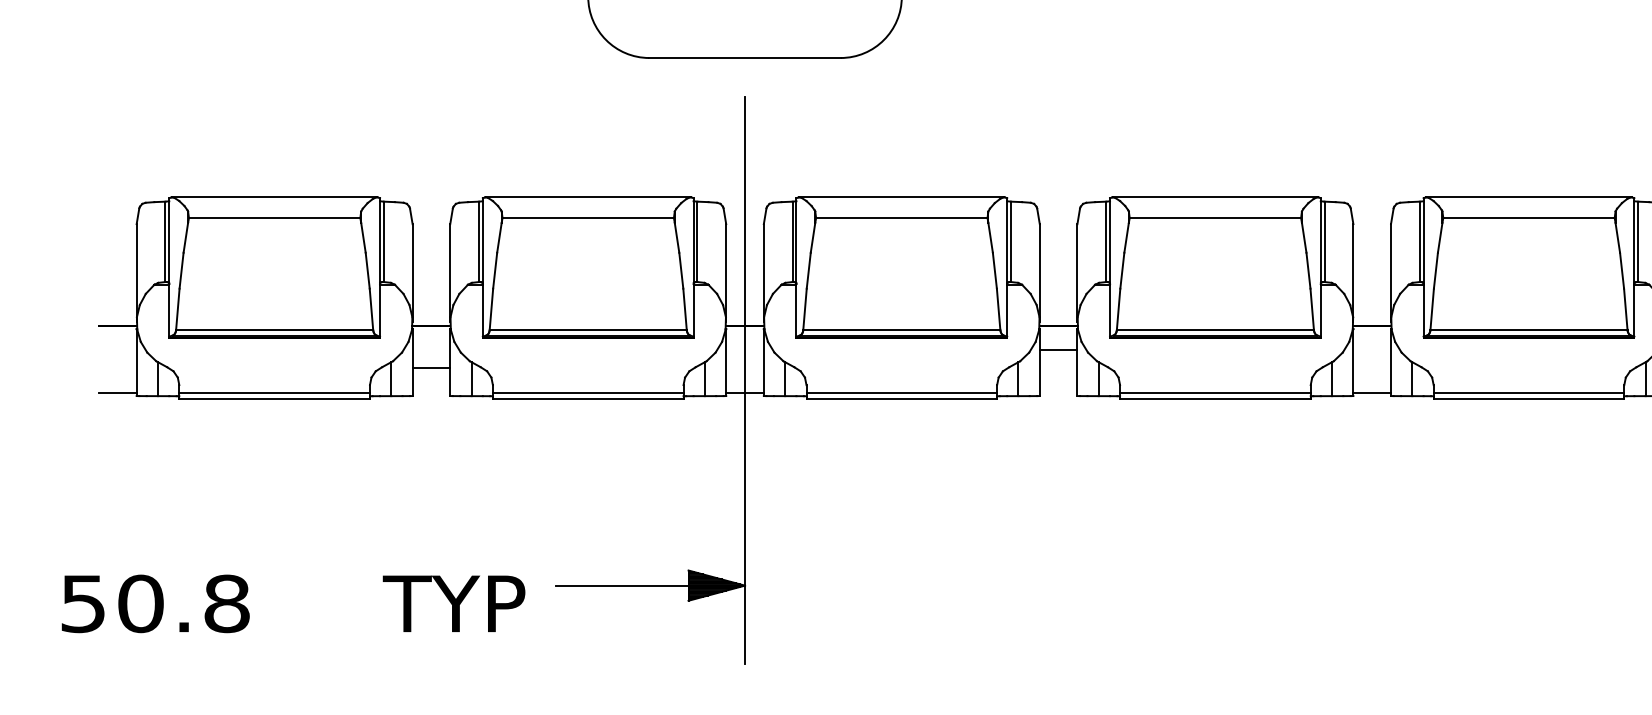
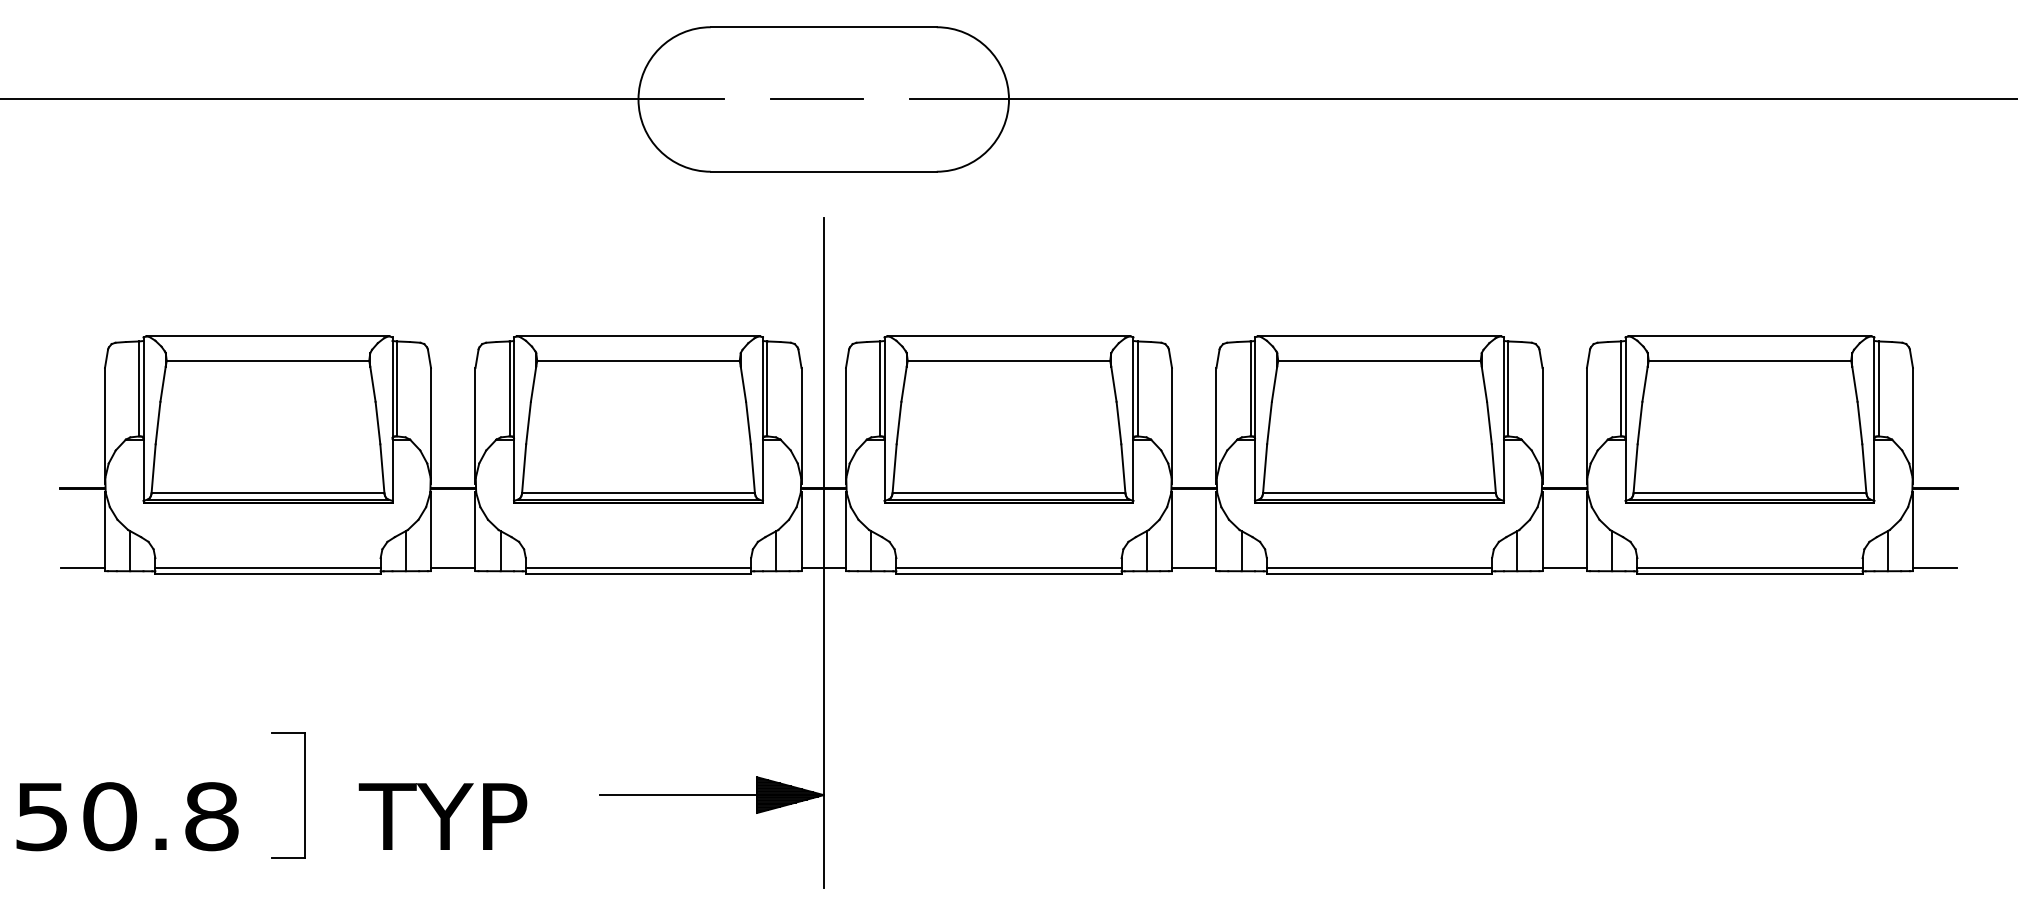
line: (1058, 349) -> (1194, 567), moved
line: (431, 367) -> (453, 567), moved
part: (305, 585) -> (304, 795), added
text: (453, 603) -> (442, 816), moved

